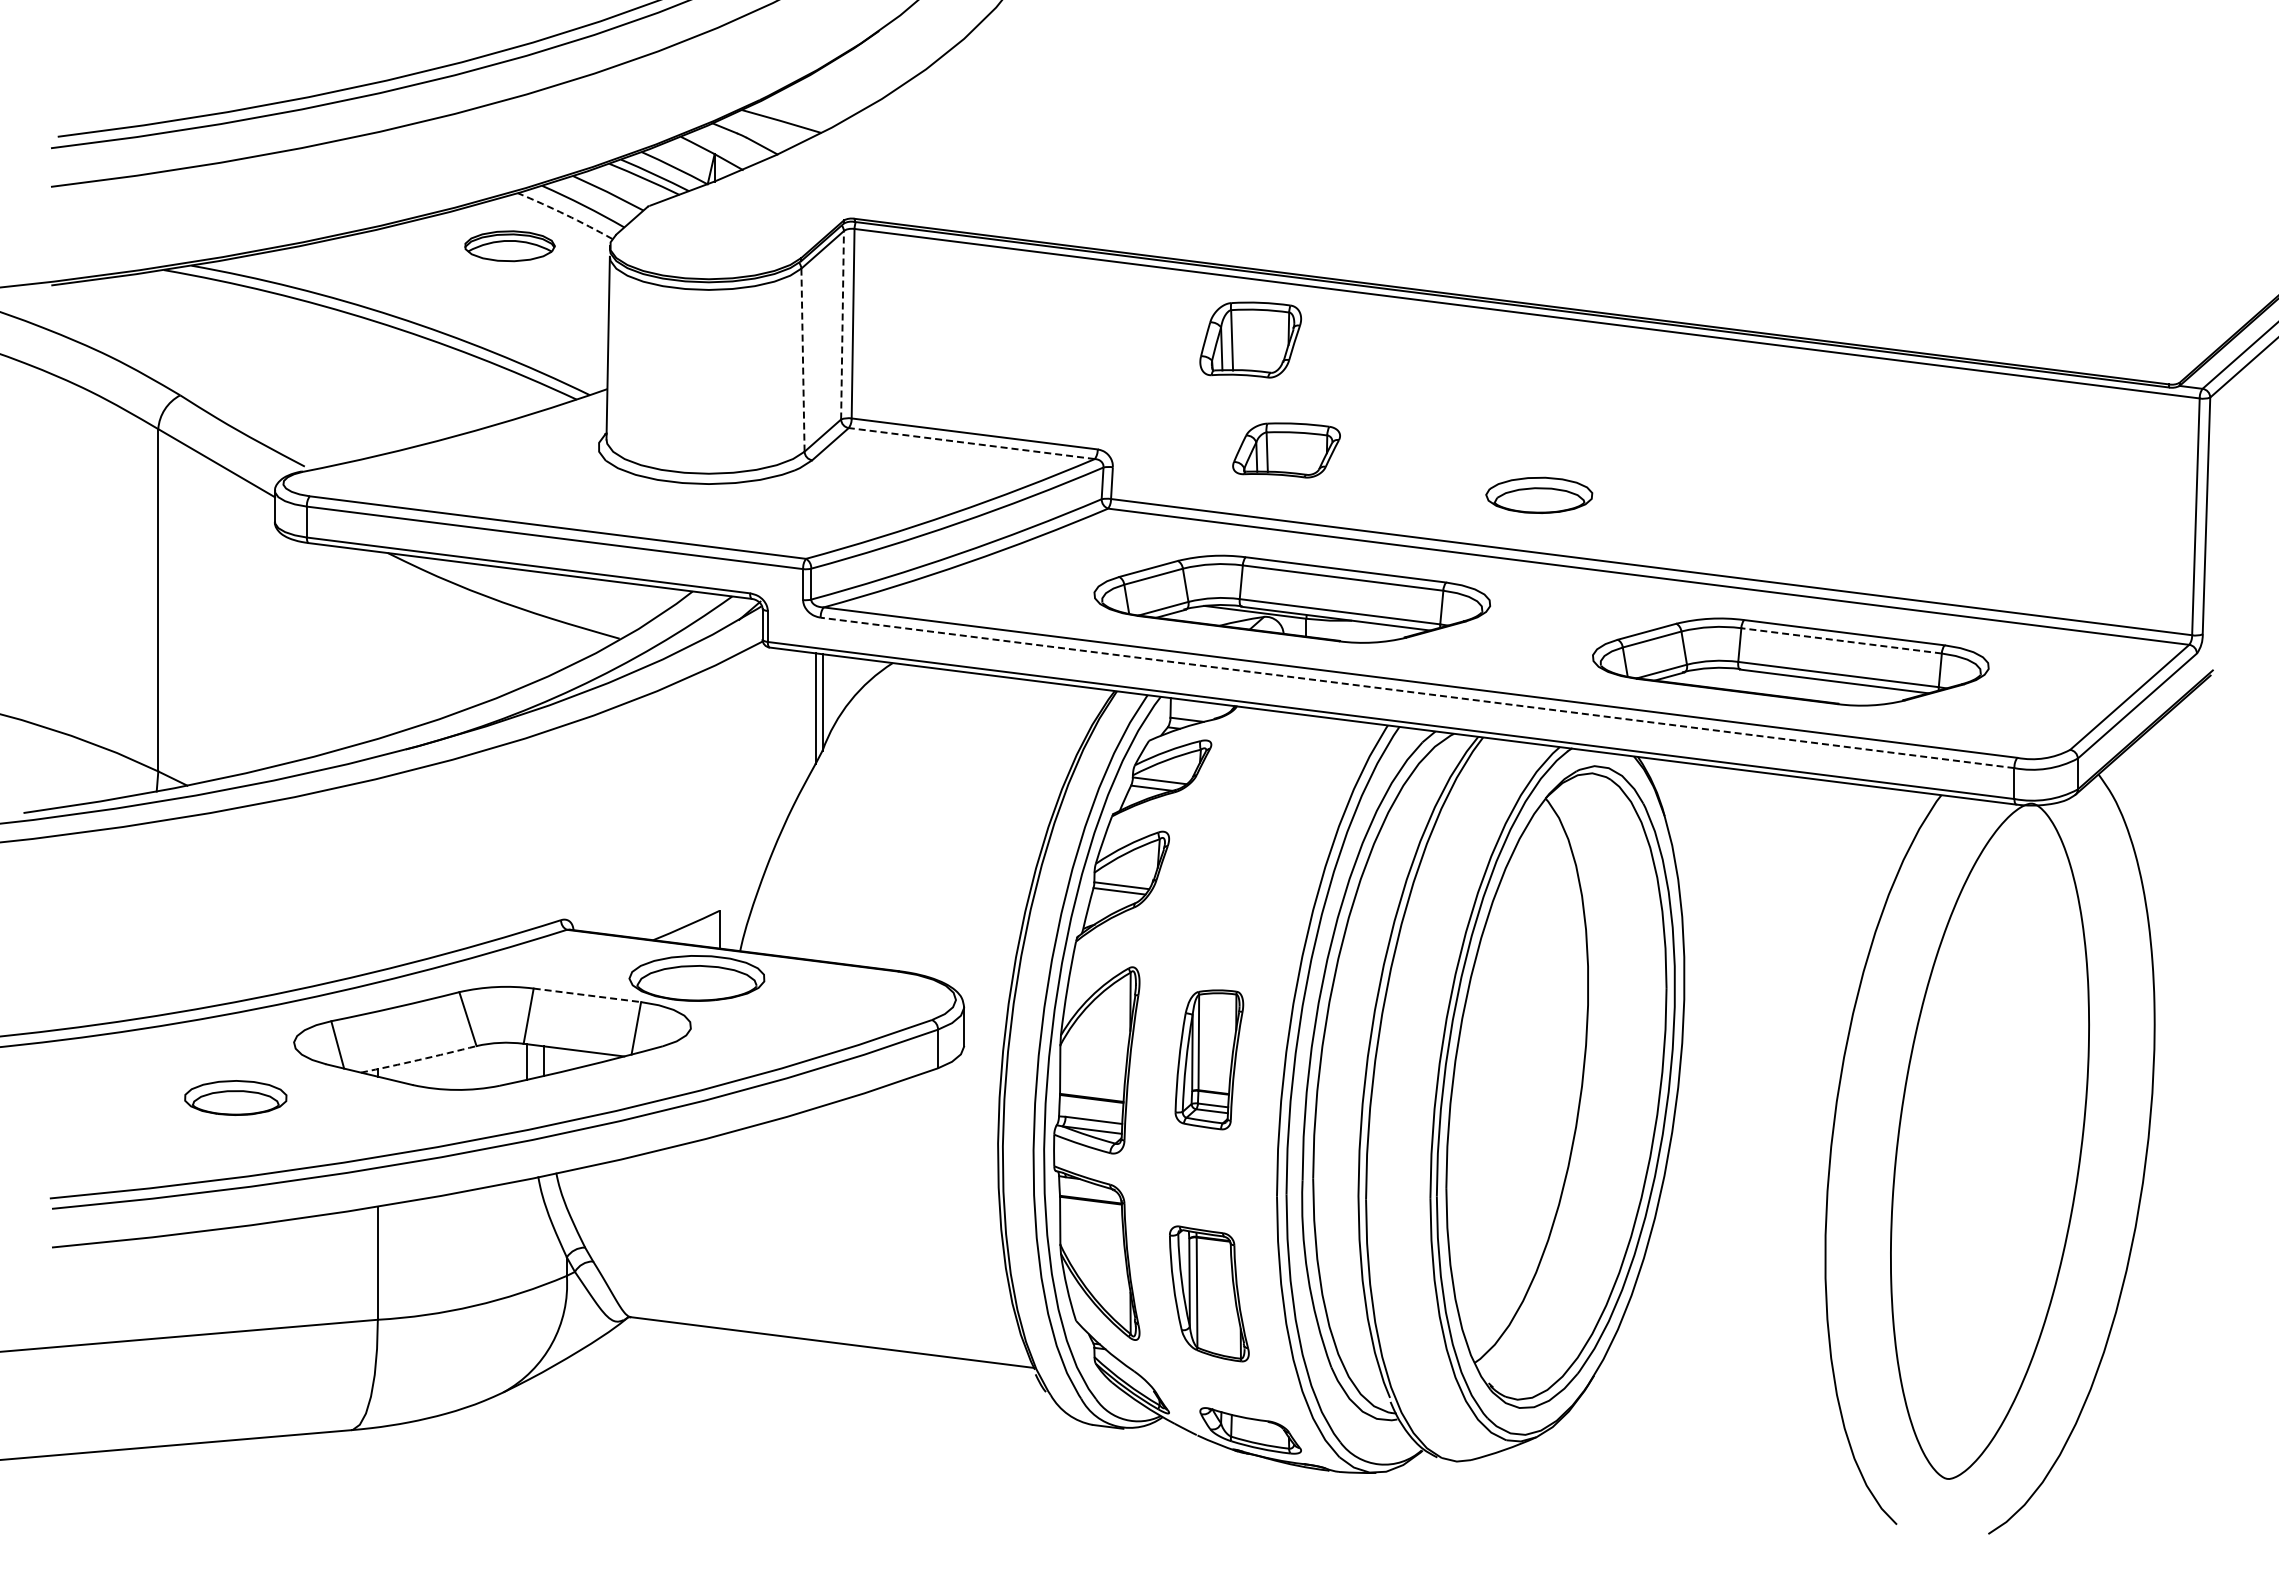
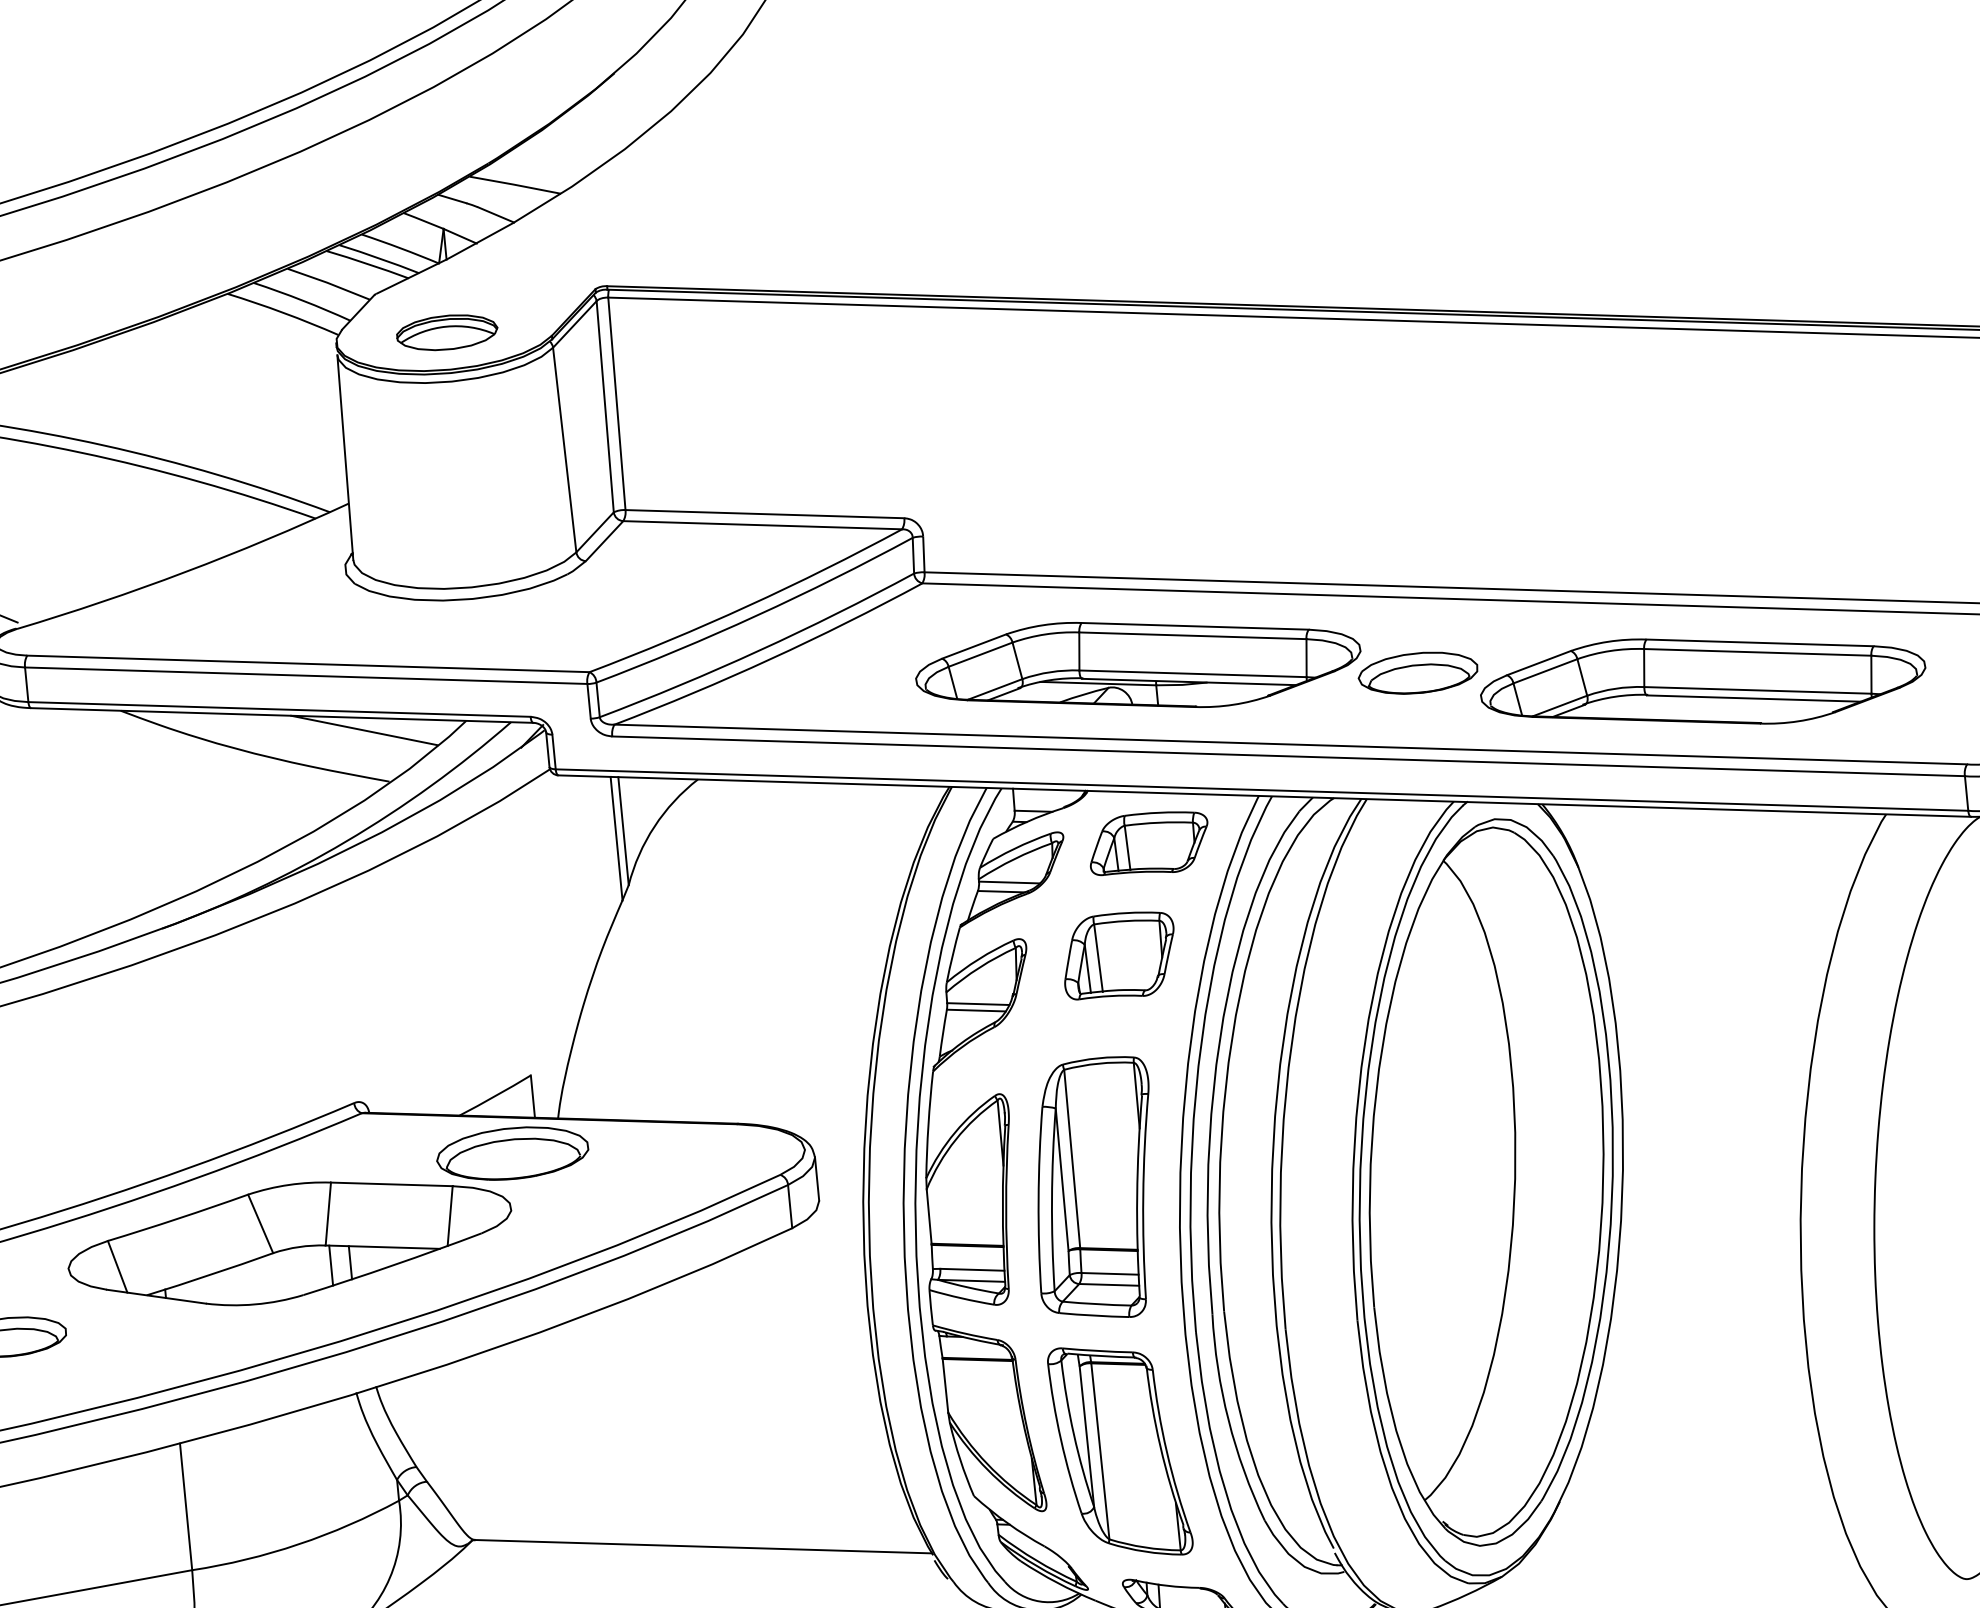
arc: (565, 214) -> (283, 312), dashed -> solid
part: (509, 246) -> (446, 332), moved
line: (842, 324) -> (605, 405), dashed -> solid
part: (1250, 339) -> (1118, 955), moved
line: (803, 360) -> (565, 450), dashed -> solid
line: (971, 443) -> (762, 525), dashed -> solid
part: (1286, 450) -> (1148, 843), moved
part: (1539, 494) -> (1418, 672), moved
line: (601, 591) -> (364, 730), added
line: (1841, 640) -> (1757, 651), dashed -> solid
line: (1417, 692) -> (1288, 755), dashed -> solid
line: (587, 995) -> (391, 1184), dashed -> solid
part: (1209, 1059) -> (1095, 1189), size x1.67
arc: (418, 1060) -> (209, 1275), dashed -> solid
part: (1209, 1293) -> (1120, 1451), size x1.43

